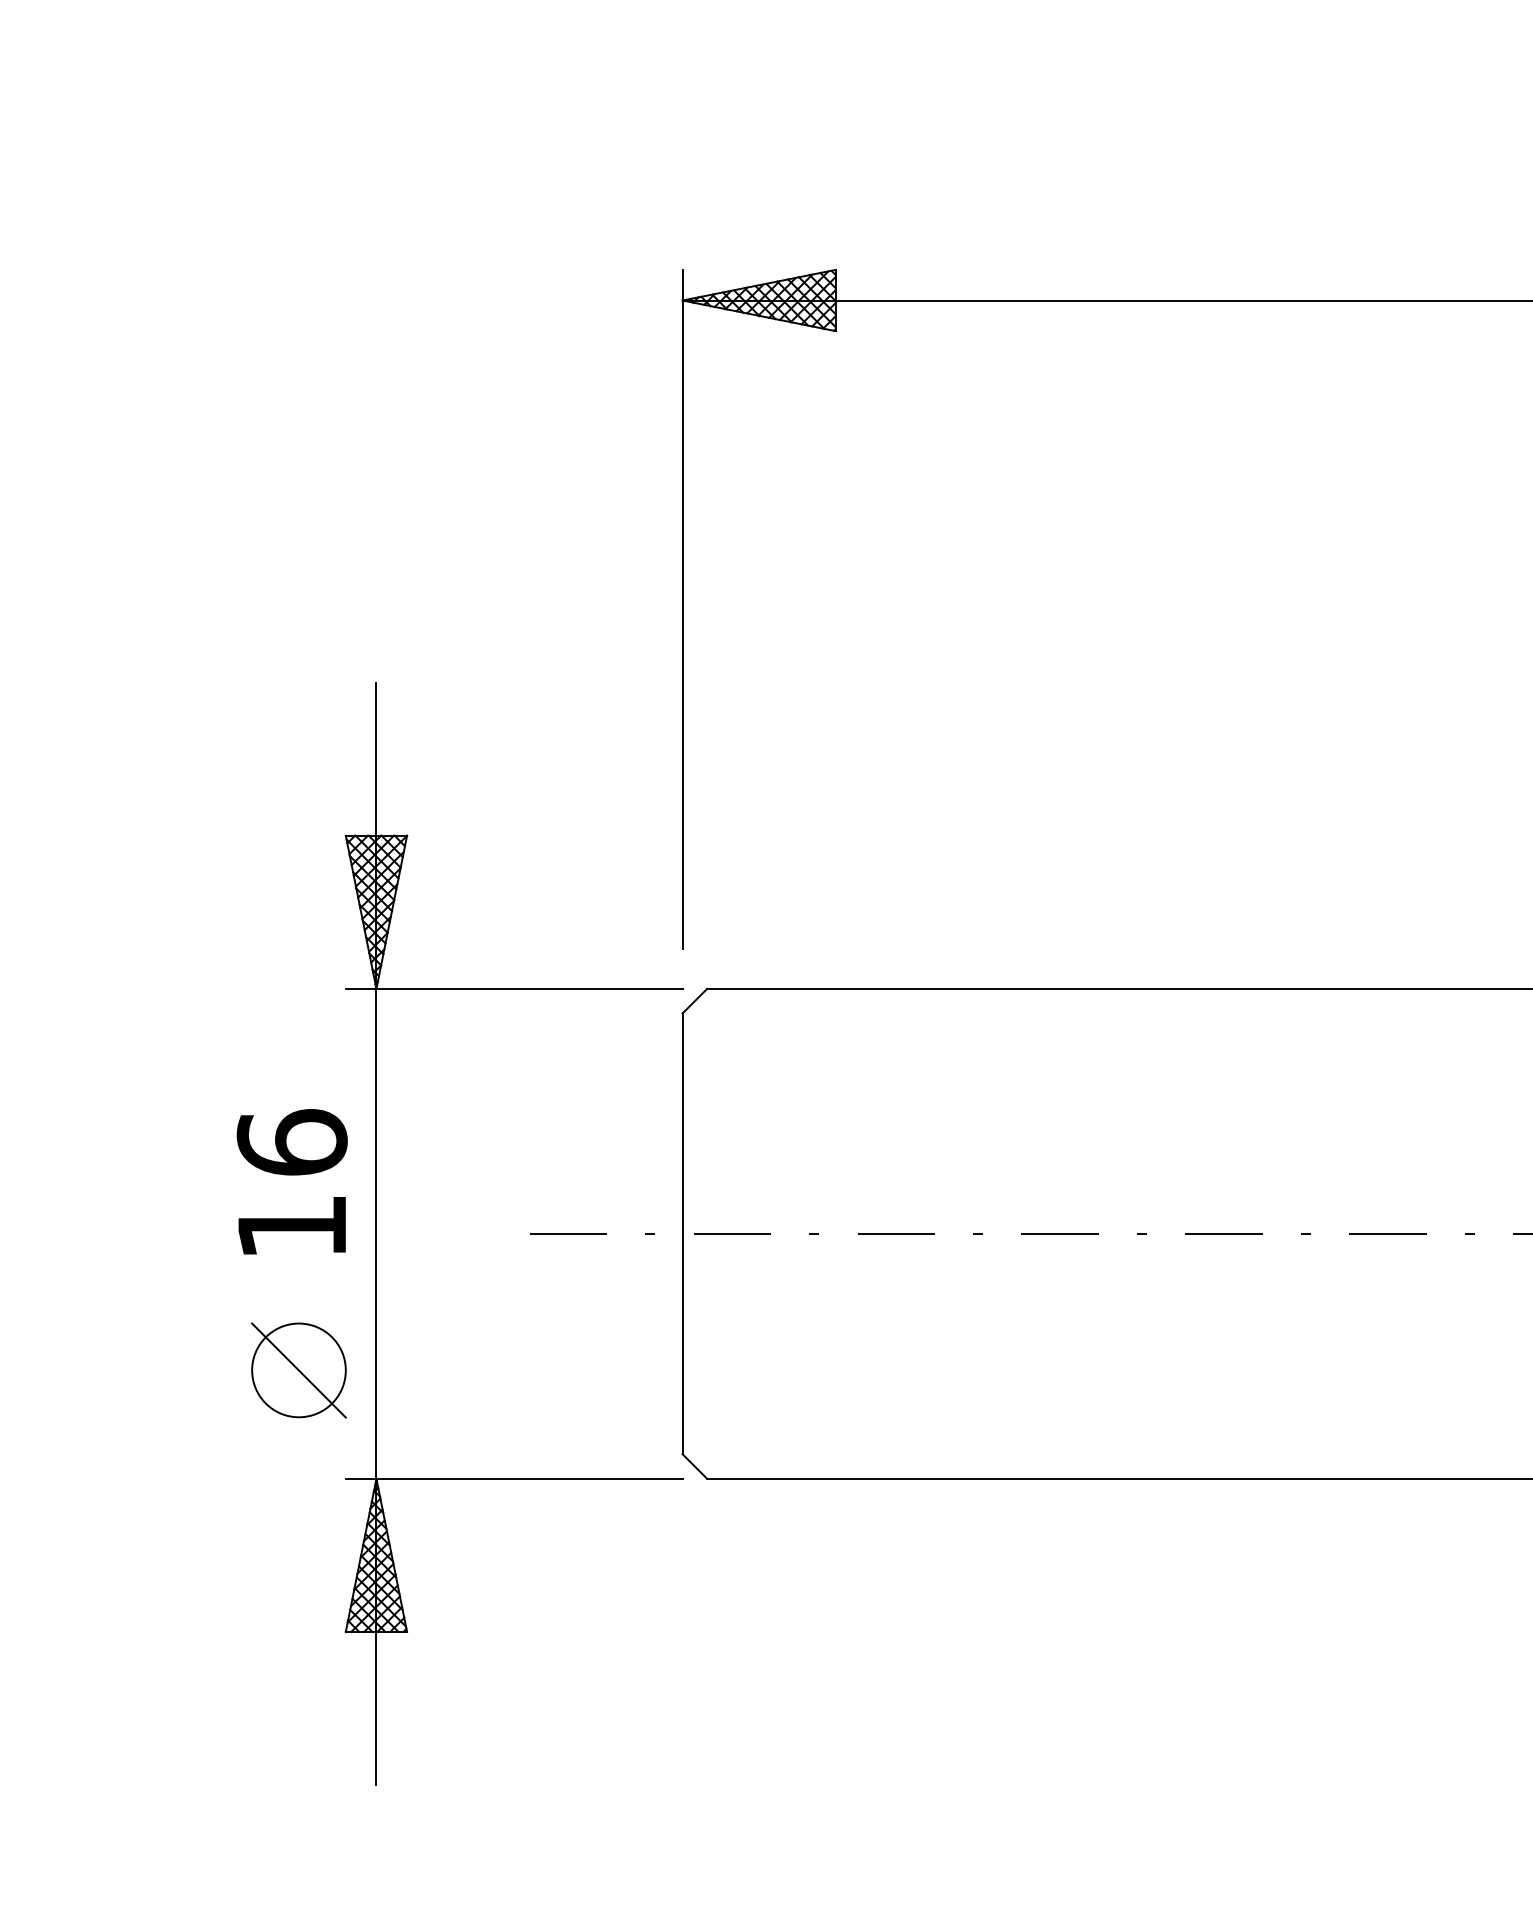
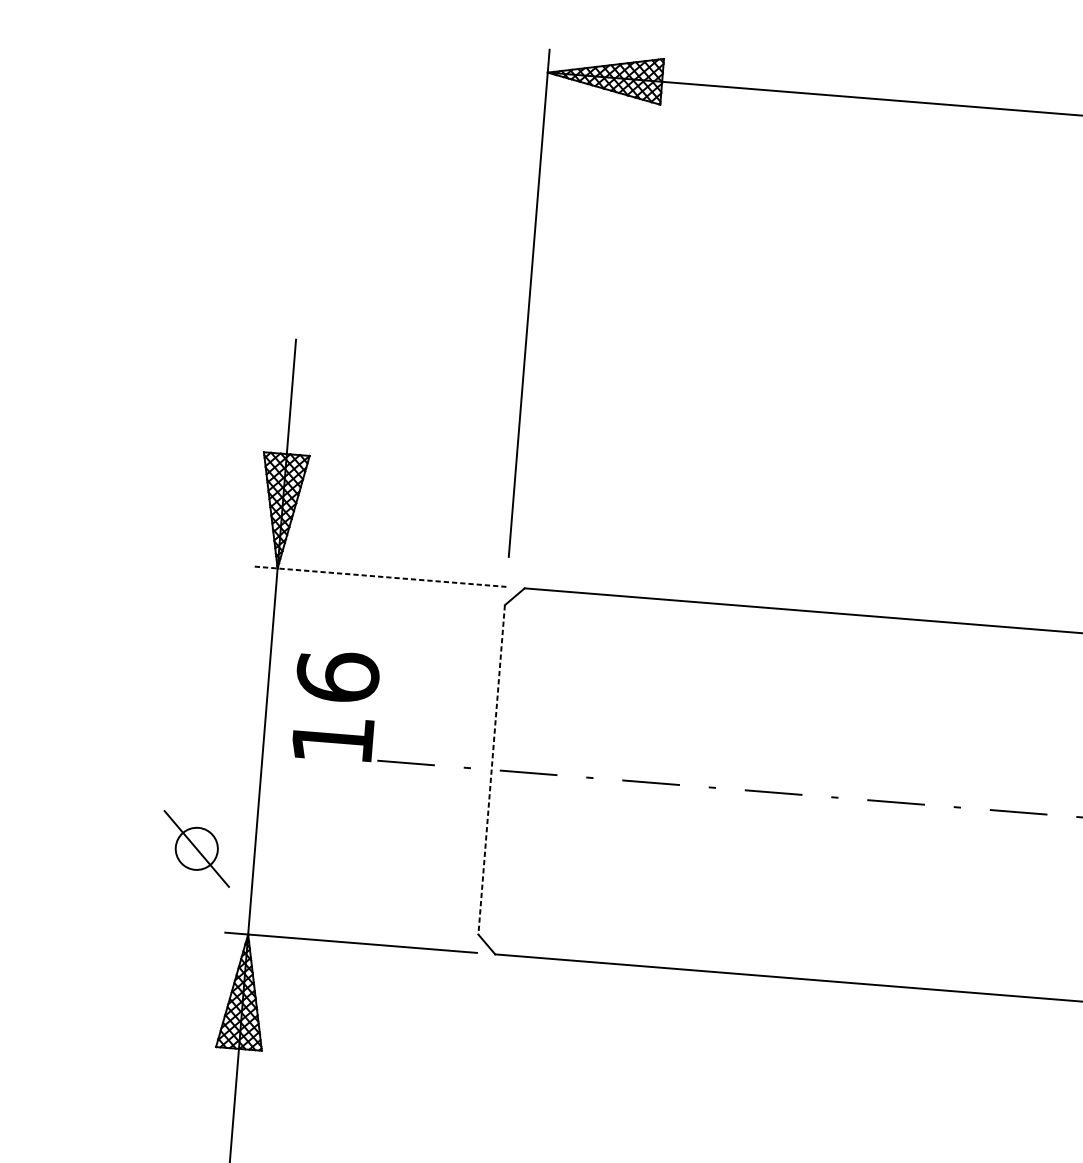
line: (514, 988) -> (380, 576), solid -> dashed
text: (291, 1181) -> (335, 705), moved
line: (682, 1234) -> (491, 770), solid -> dashed
circle: (298, 1370) -> (196, 848), size x0.6

